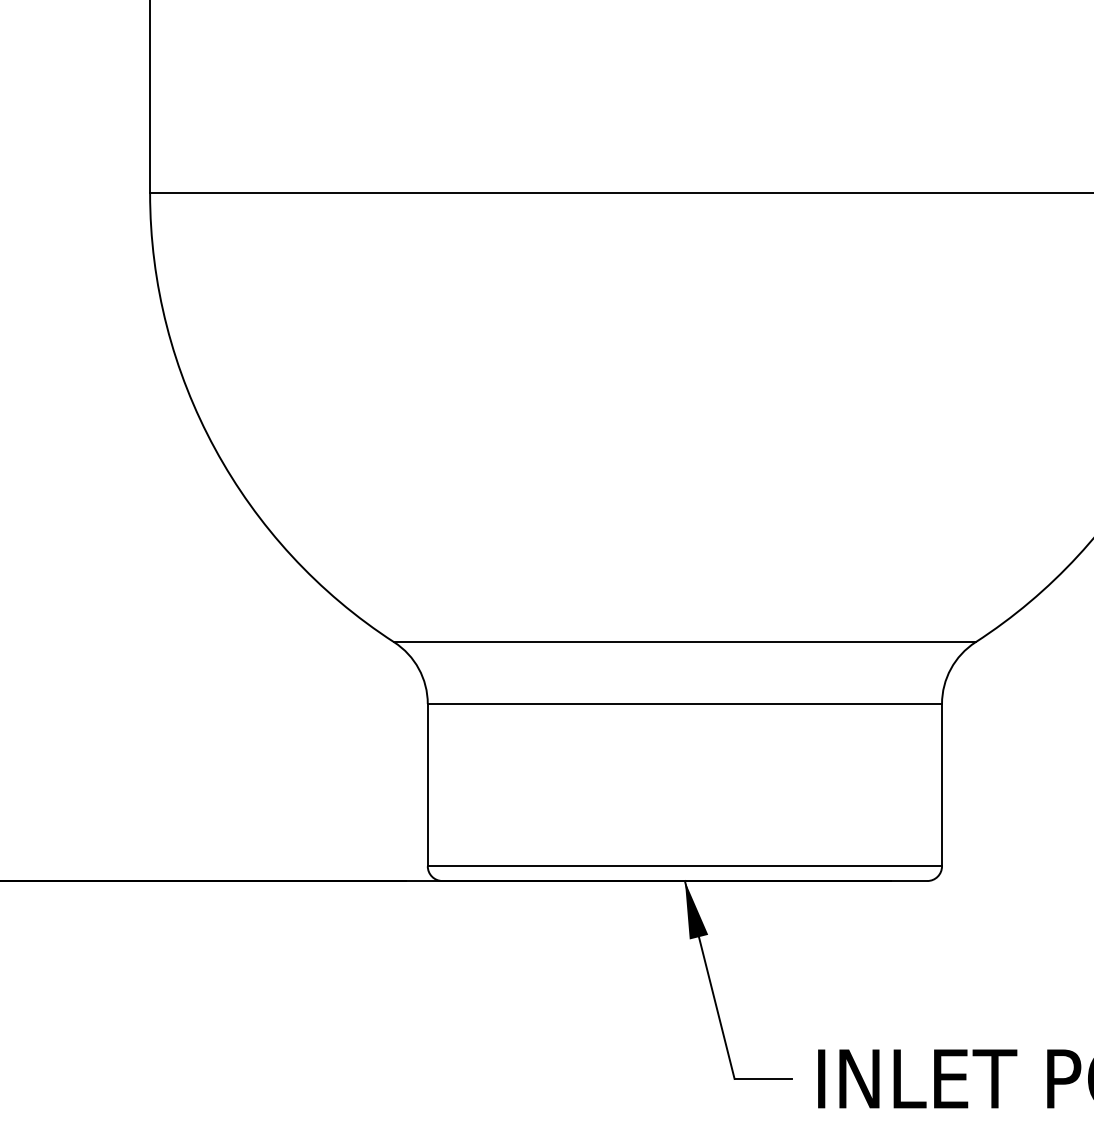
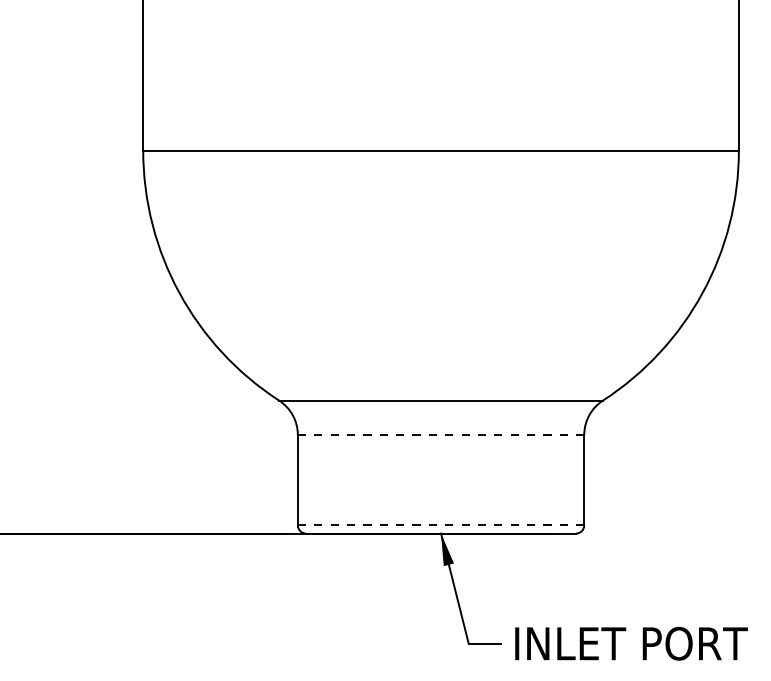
line: (683, 703) -> (440, 434), solid -> dashed
line: (685, 866) -> (441, 525), solid -> dashed

